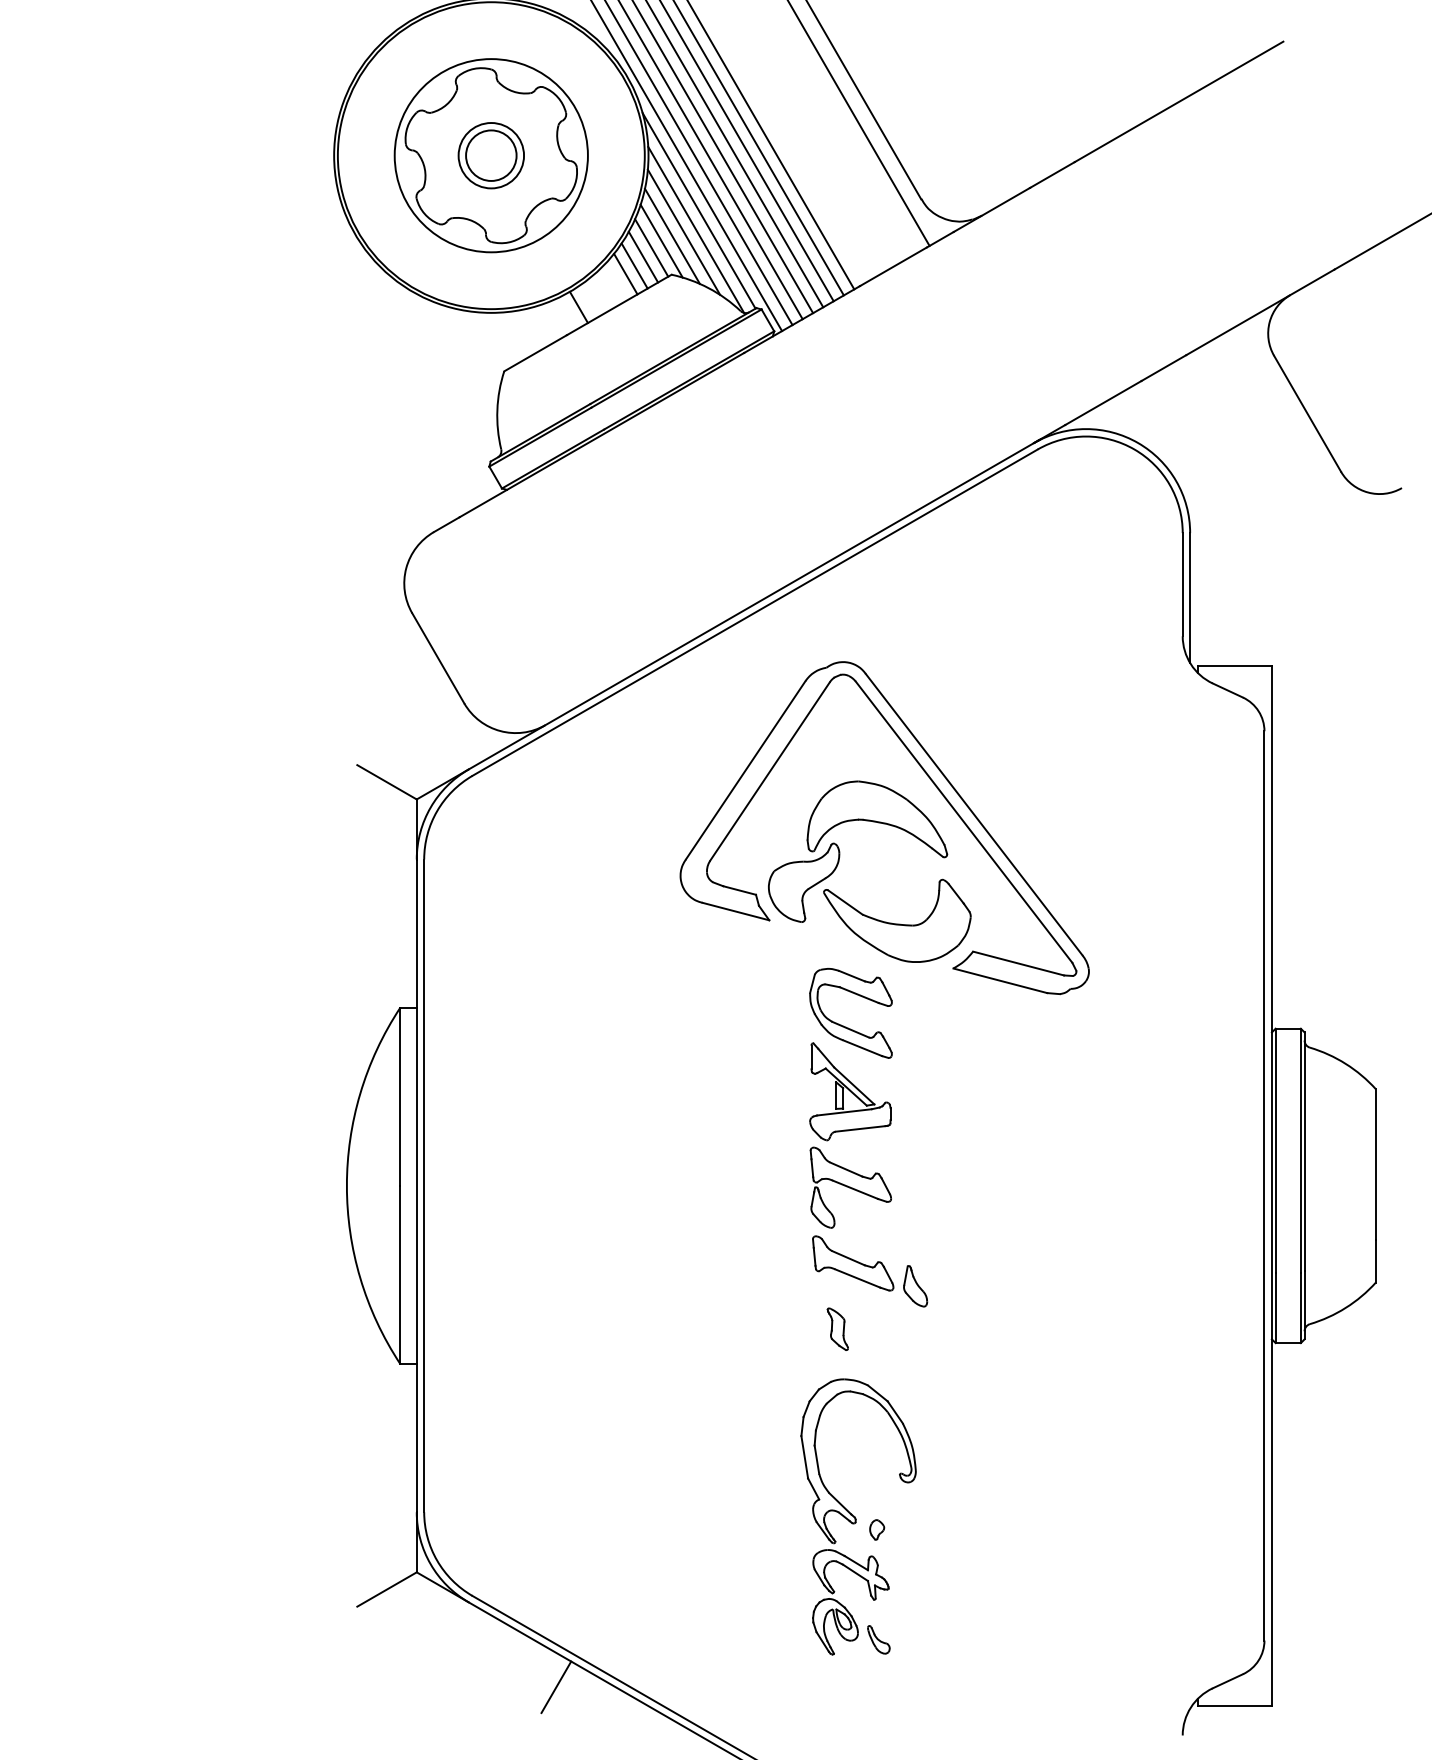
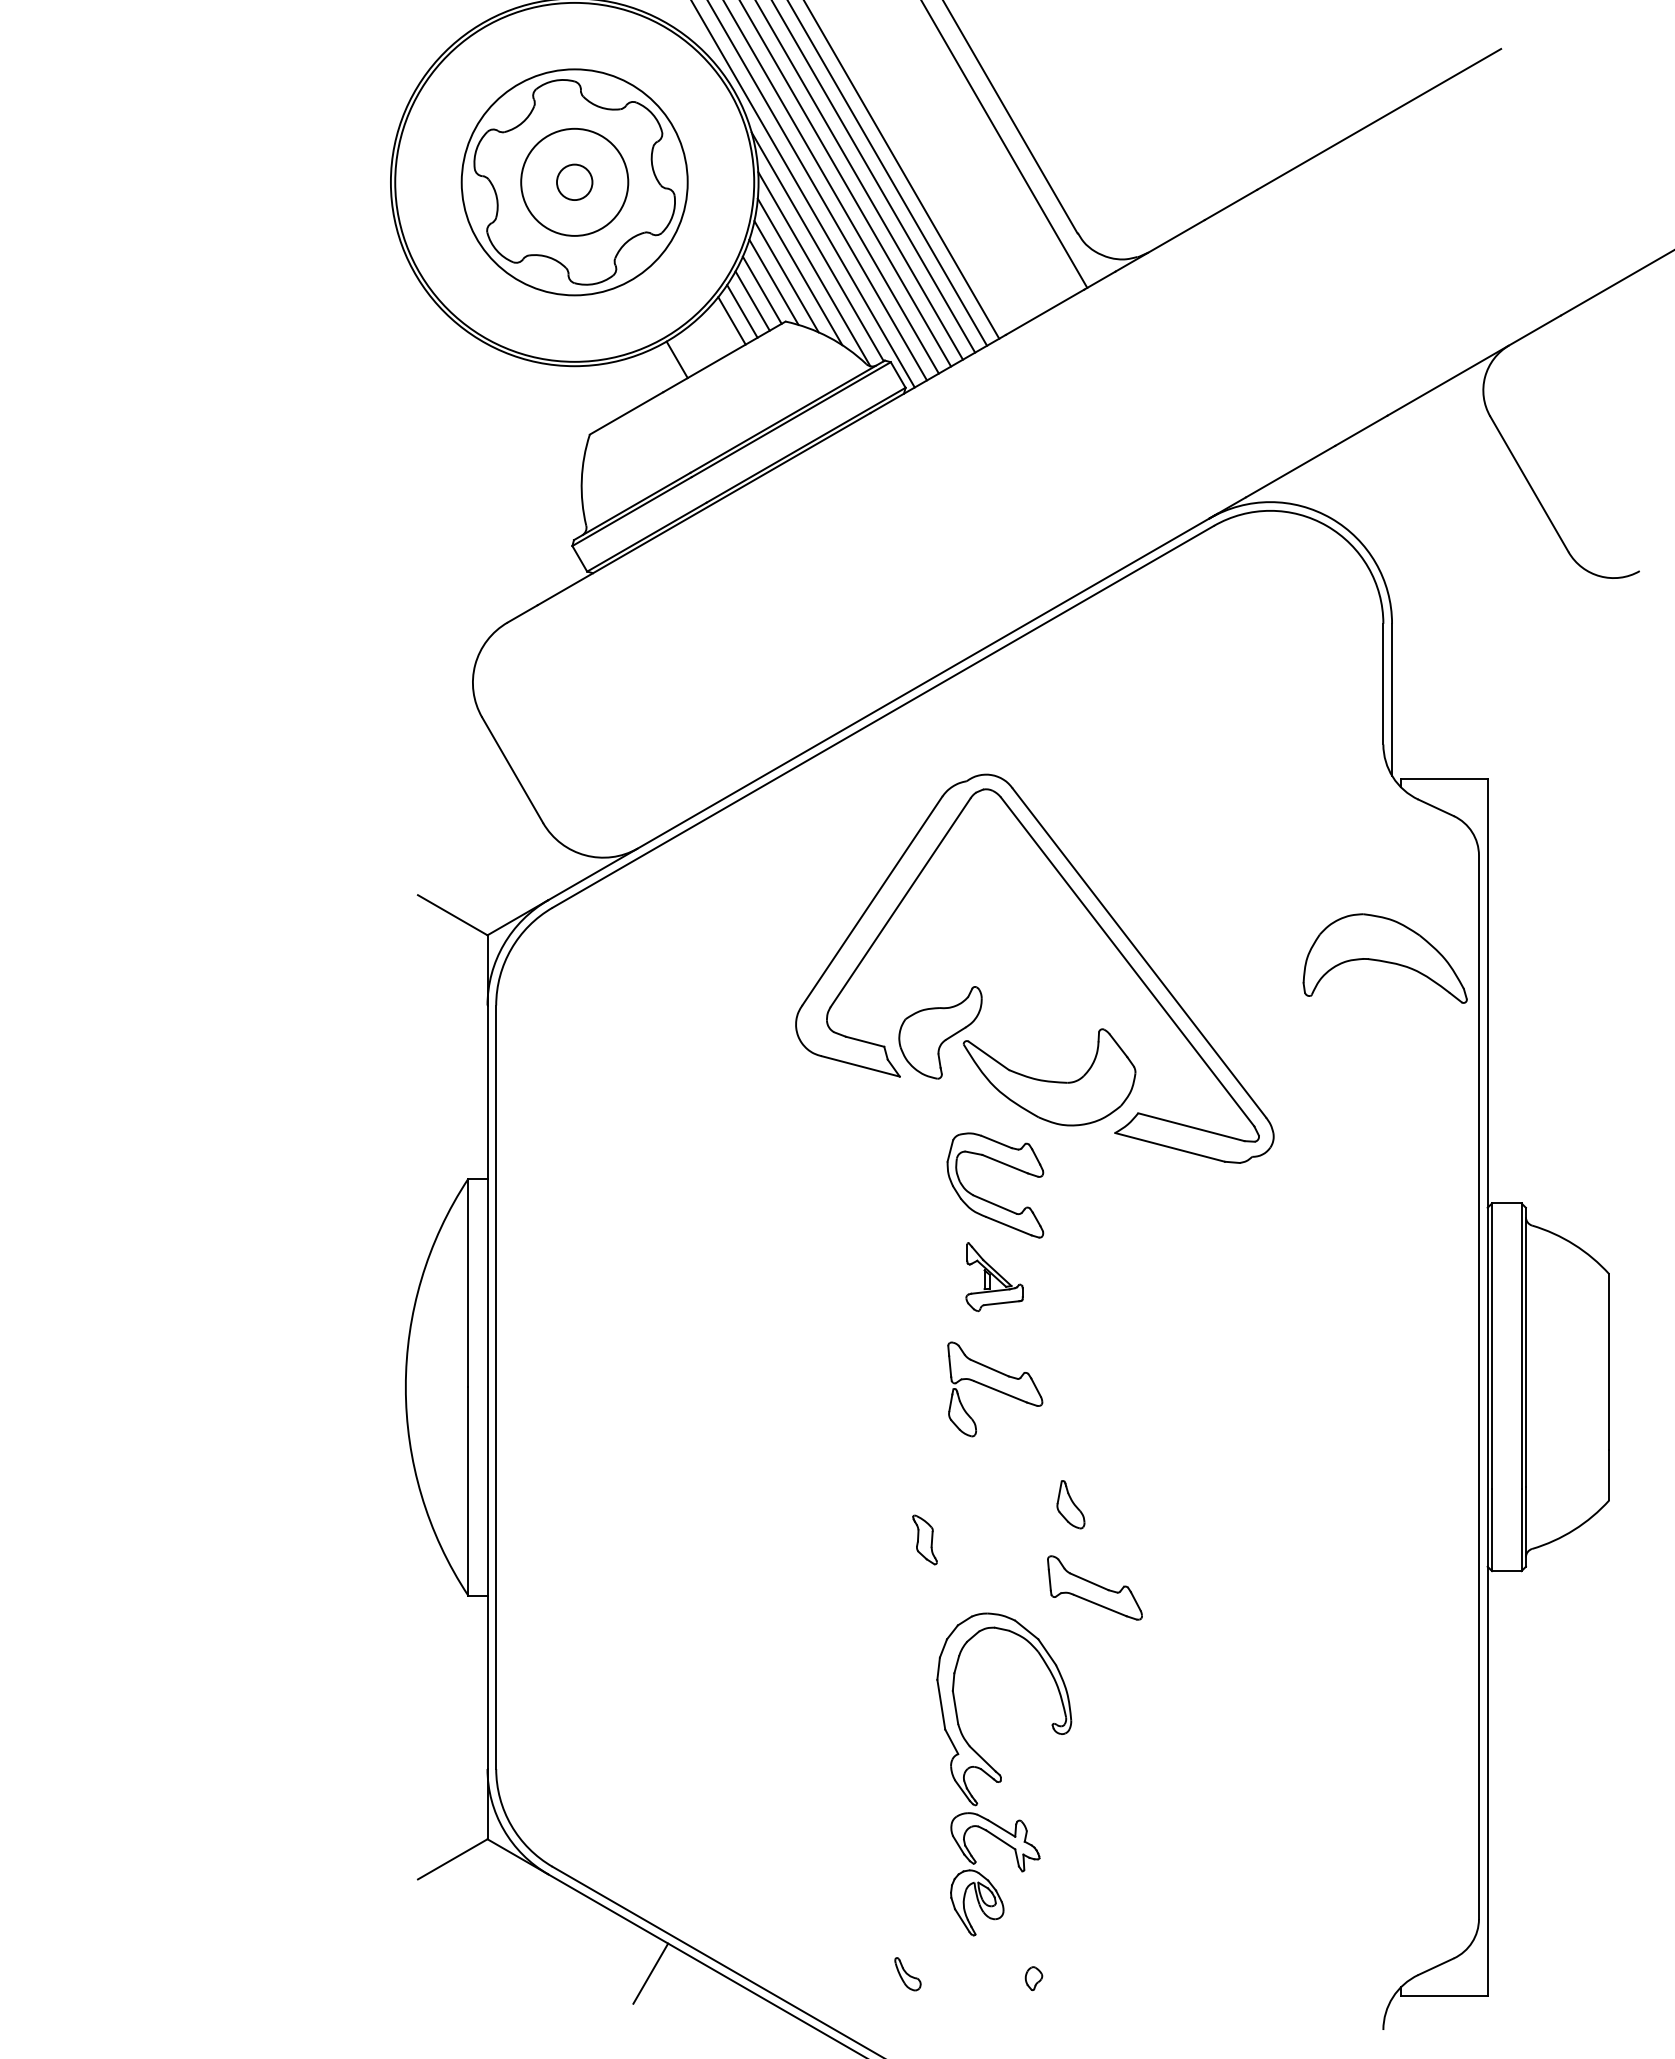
circle: (491, 154) -> (574, 181), size x0.6
circle: (491, 155) -> (574, 182), size x1.4
part: (876, 819) -> (1384, 958), moved
part: (850, 1091) -> (994, 1276), size x0.6
part: (852, 1263) -> (1094, 1587), moved
part: (837, 1328) -> (924, 1539), moved
part: (876, 1529) -> (1033, 1978), moved
part: (878, 1640) -> (907, 1974), moved

